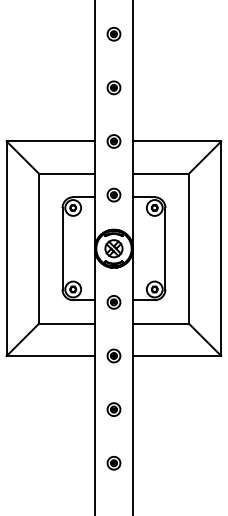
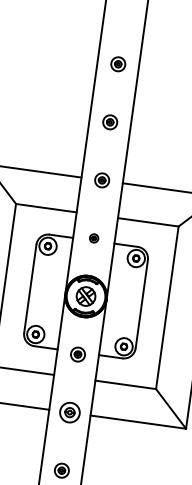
part: (113, 194) -> (93, 237), size x0.6
part: (113, 355) -> (69, 412), size x1.4

